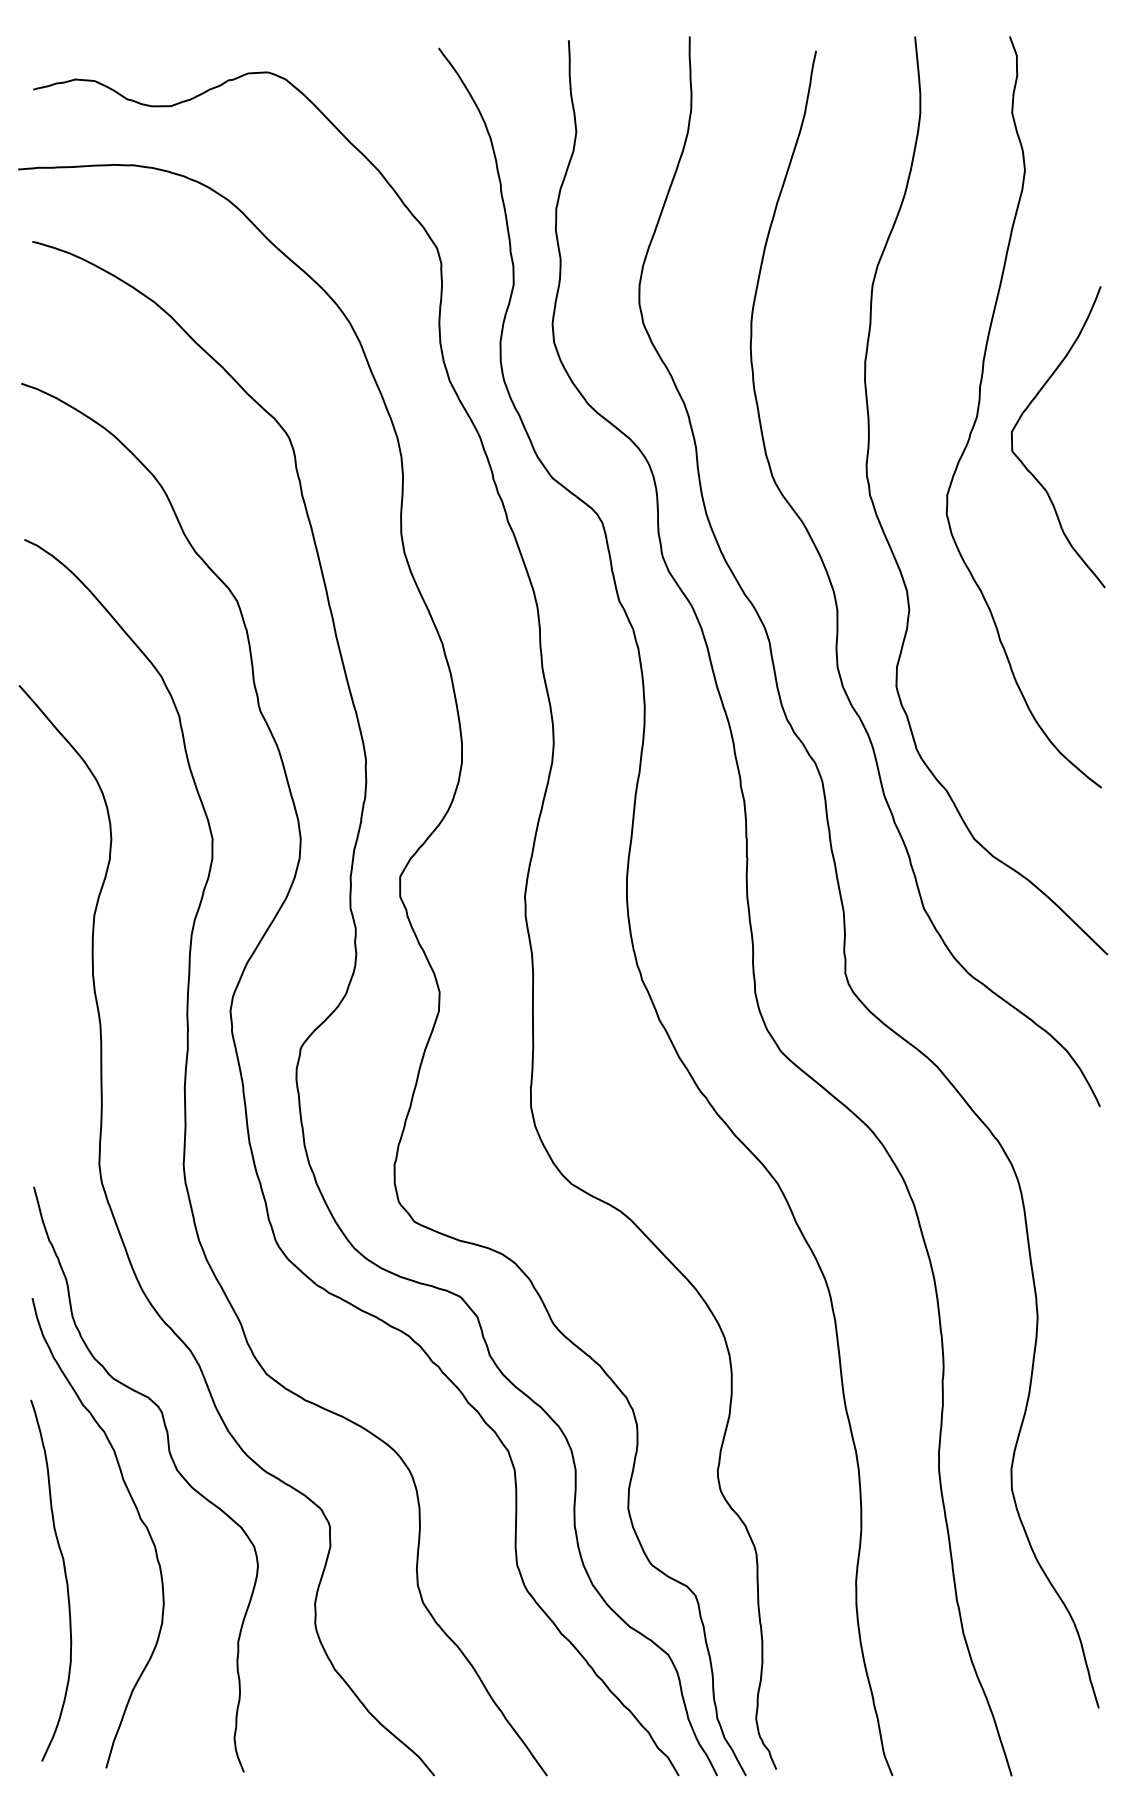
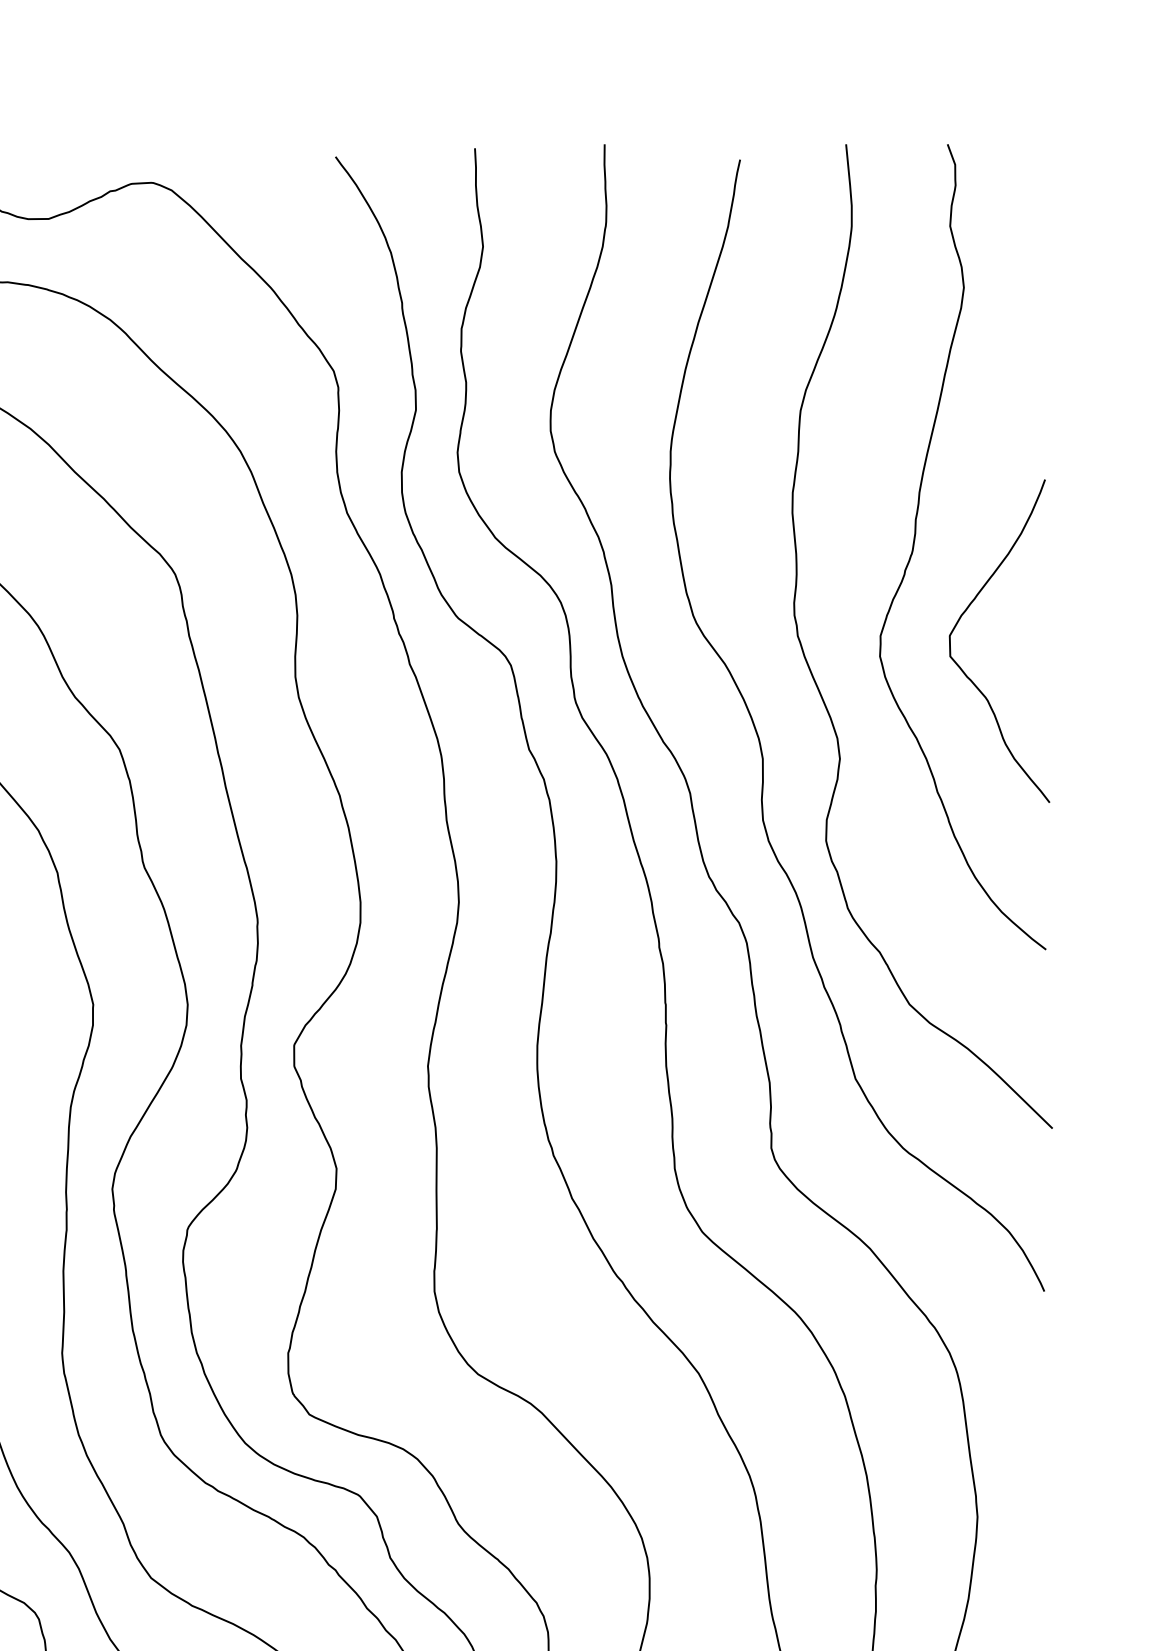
curve: (1026, 410) -> (965, 612), moved

